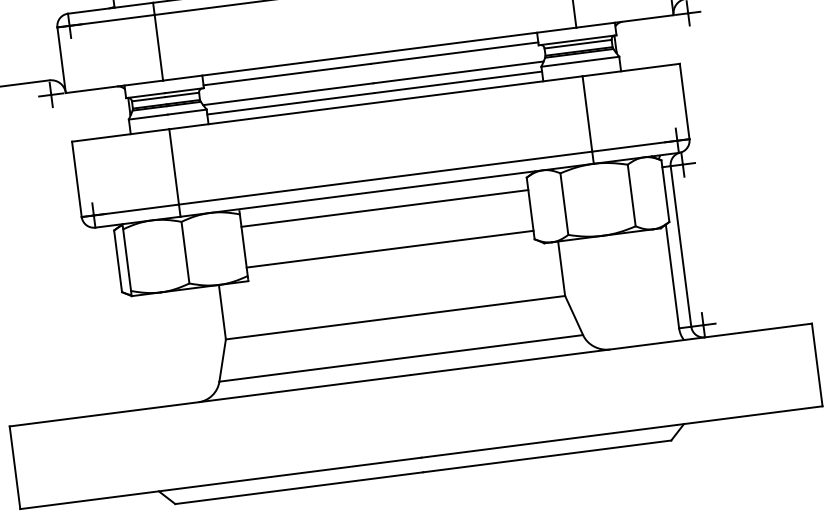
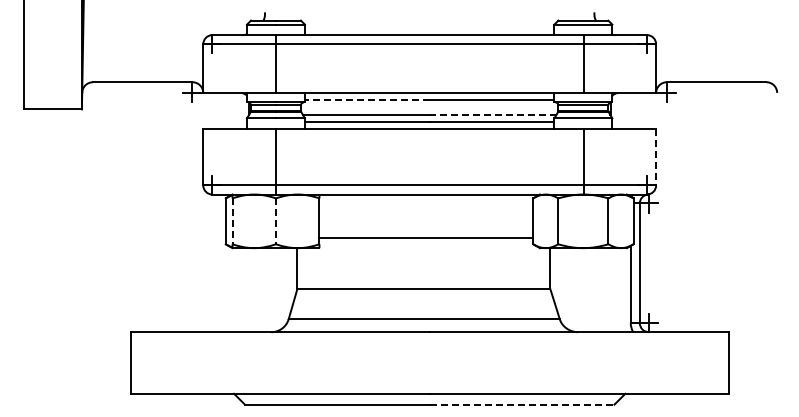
line: (457, 72) -> (492, 114), solid -> dashed
line: (286, 74) -> (366, 100), solid -> dashed
line: (685, 101) -> (656, 157), solid -> dashed
line: (385, 208) -> (426, 207), removed
line: (186, 252) -> (276, 221), solid -> dashed
line: (127, 260) -> (232, 221), solid -> dashed
line: (547, 456) -> (522, 404), solid -> dashed

